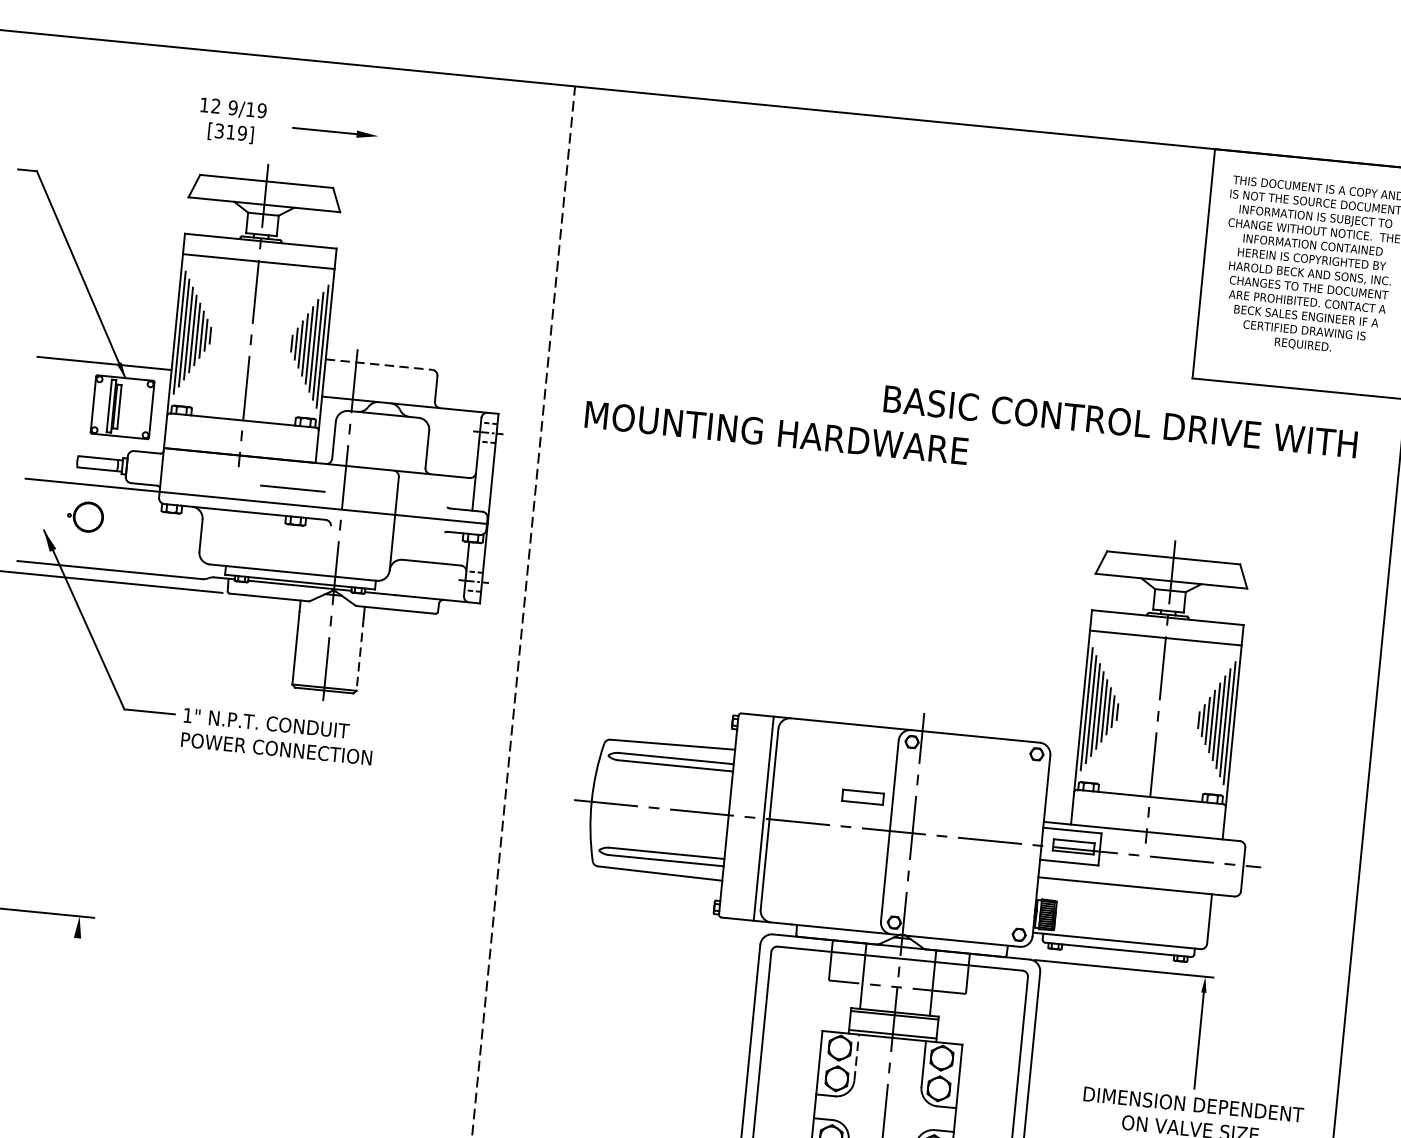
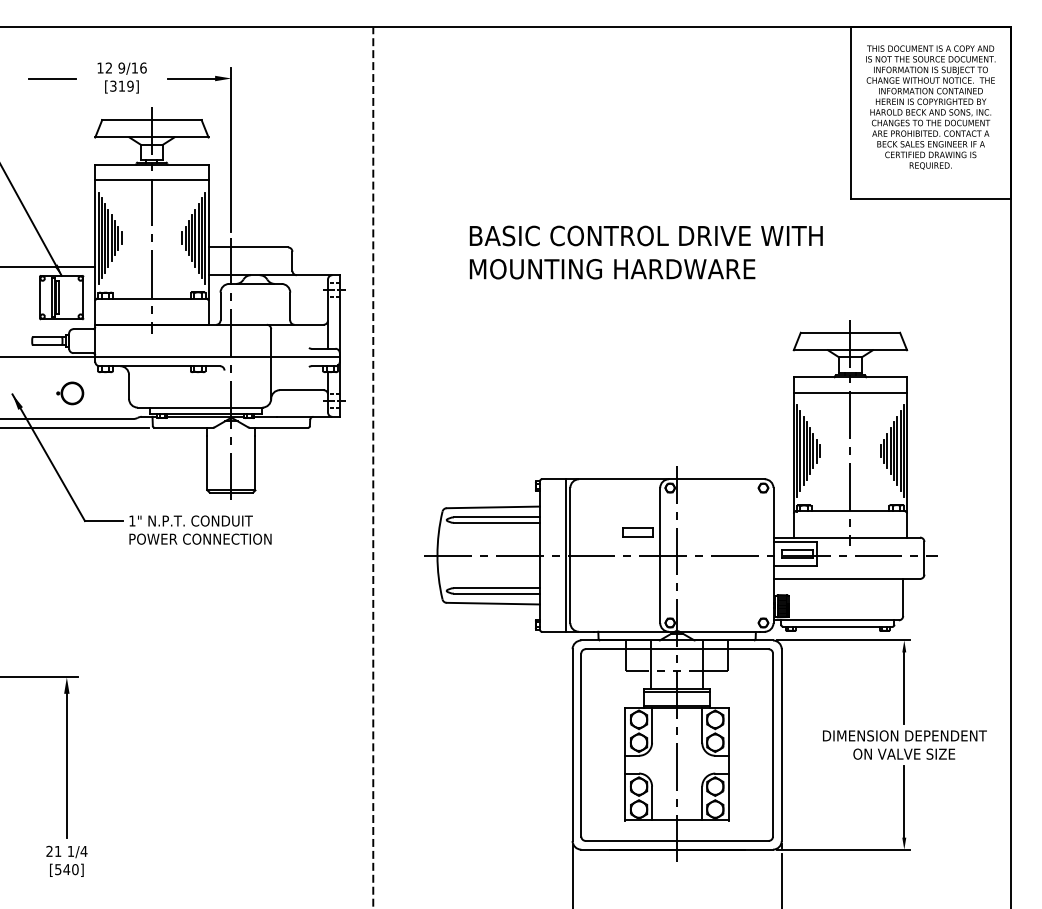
text: (262, 110) -> (143, 67), 9/19 -> 9/16
line: (369, 231) -> (231, 149), added
line: (379, 364) -> (248, 247), dashed -> solid
text: (1119, 421) -> (645, 235), moved
text: (776, 433) -> (612, 269), moved
line: (292, 488) -> (52, 78), moved
part: (85, 517) -> (70, 393), moved
line: (360, 654) -> (255, 463), dashed -> solid
line: (67, 1034) -> (66, 765), added
line: (857, 1057) -> (652, 725), dashed -> solid

